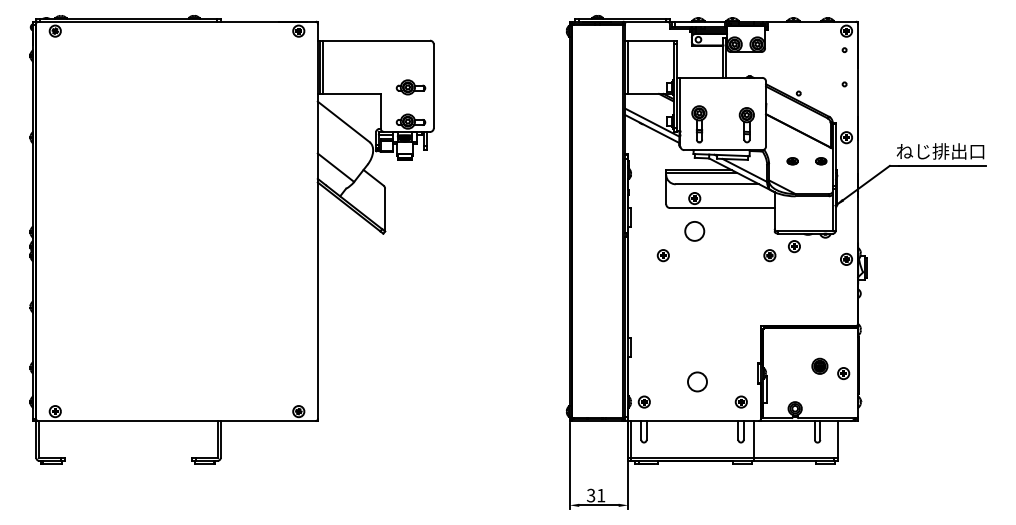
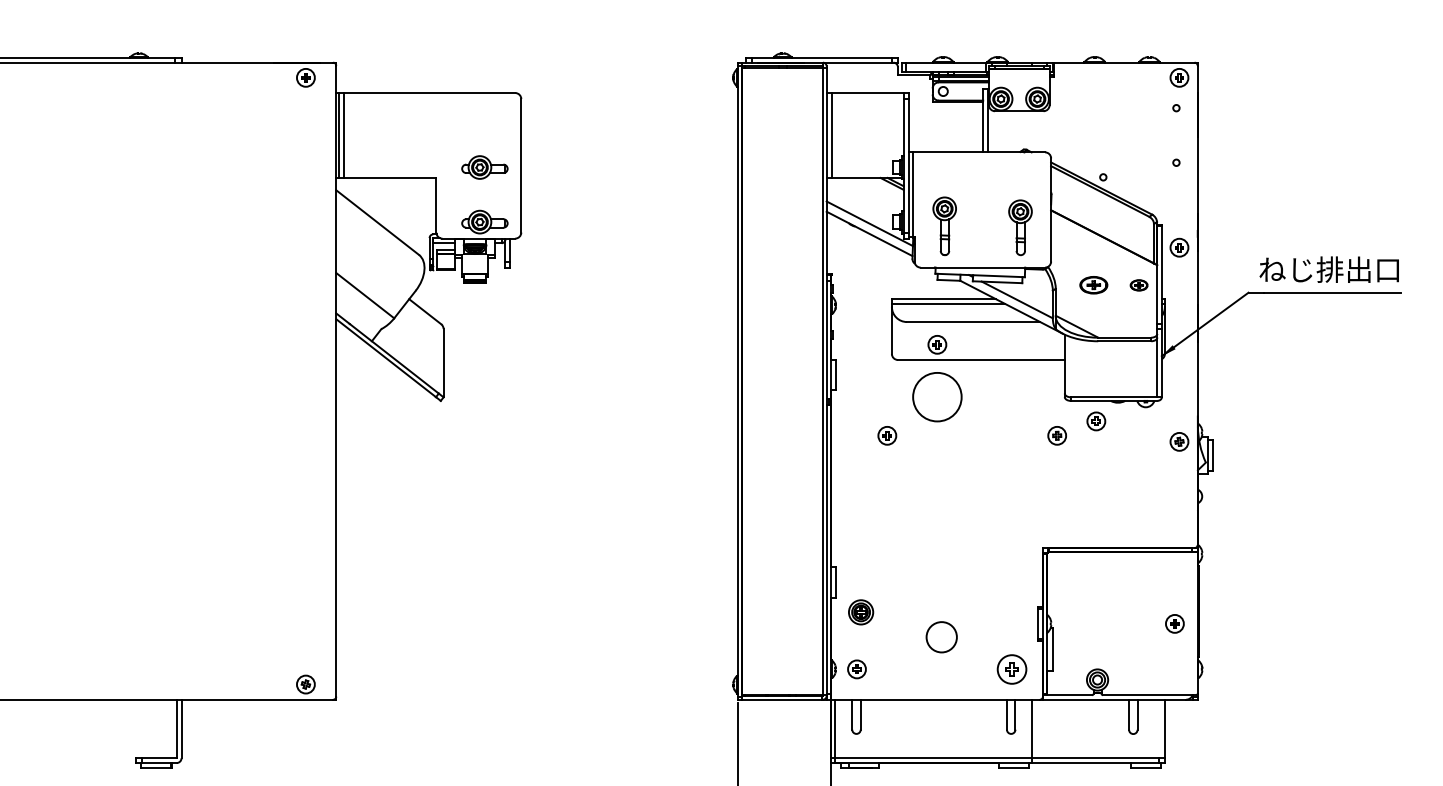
part: (792, 161) -> (1093, 285), size x1.6
circle: (694, 230) -> (936, 395), size x1.6
part: (819, 365) -> (860, 611), moved
part: (740, 401) -> (1010, 668), size x1.6

